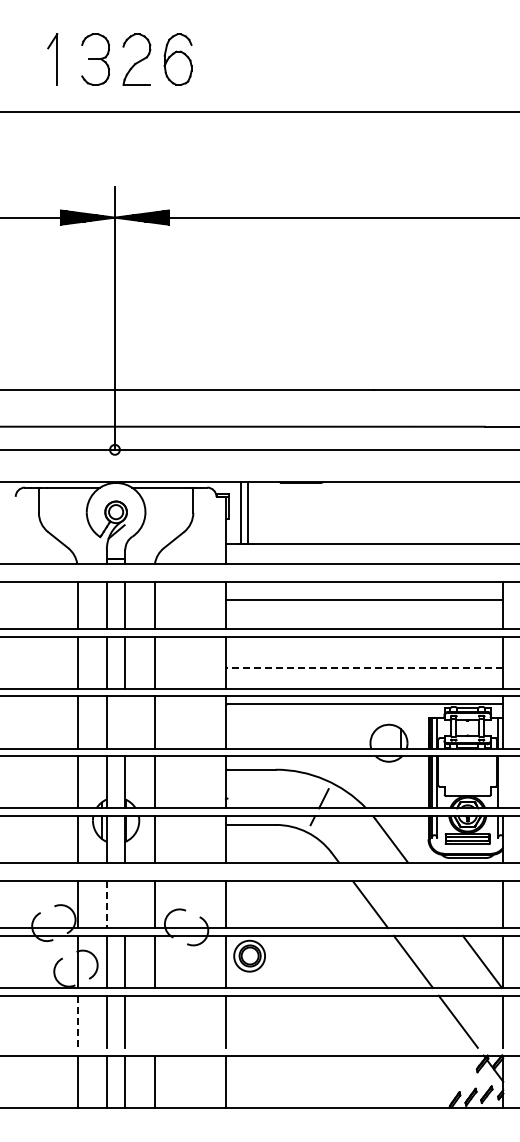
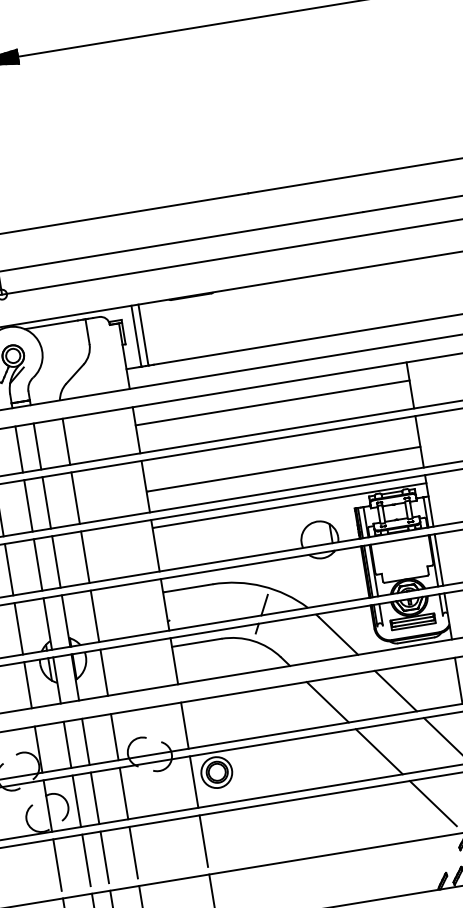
line: (365, 667) -> (284, 468), dashed -> solid
line: (125, 722) -> (56, 562), added
line: (503, 782) -> (439, 560), added
line: (125, 904) -> (85, 741), added
line: (439, 904) -> (395, 690), added
line: (106, 905) -> (67, 745), dashed -> solid
line: (154, 1021) -> (133, 852), added
line: (77, 1022) -> (57, 865), dashed -> solid

